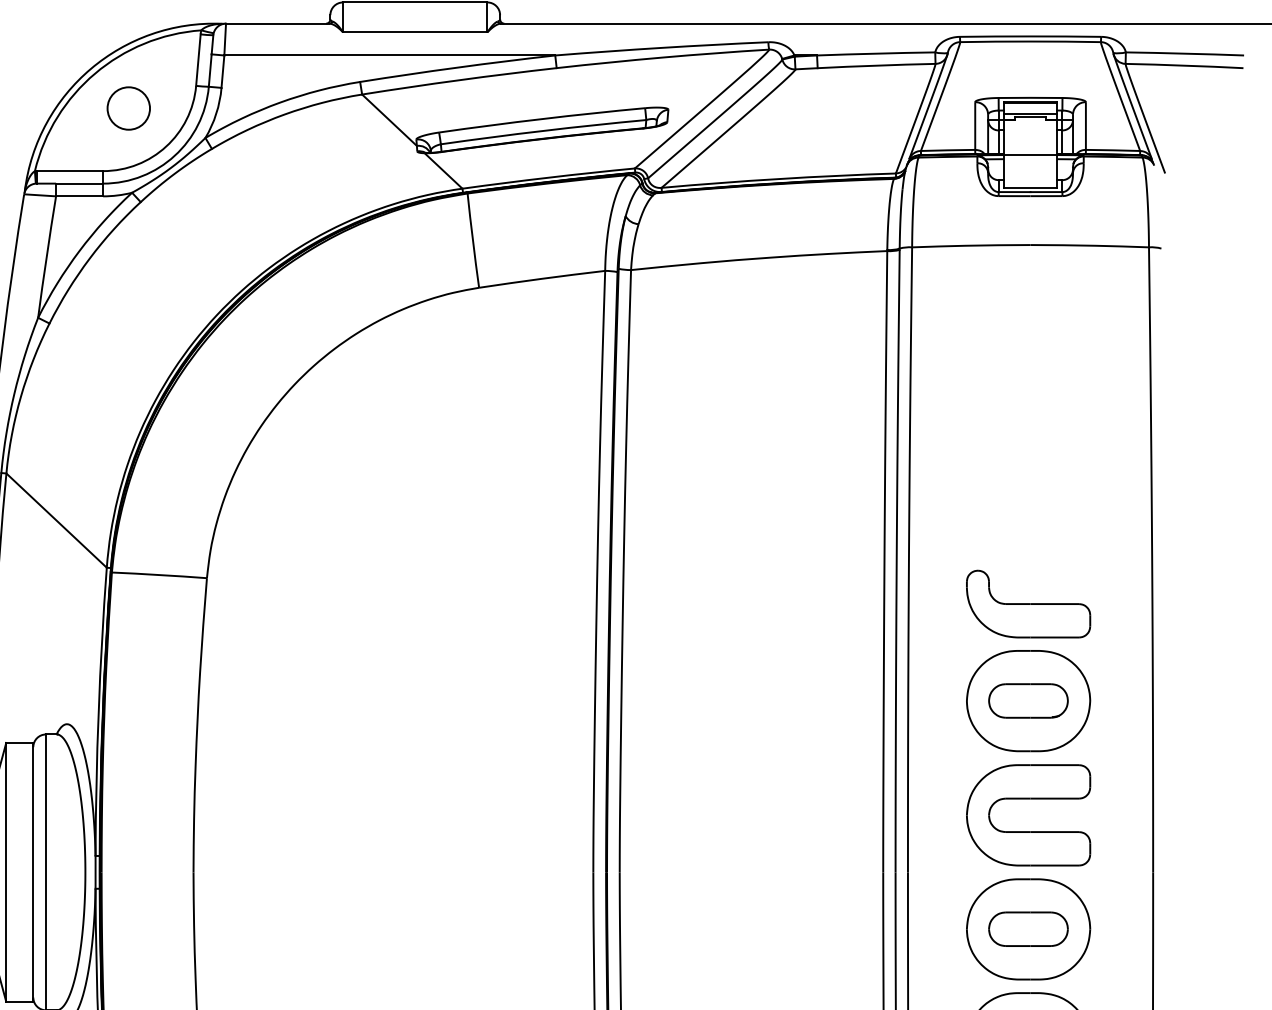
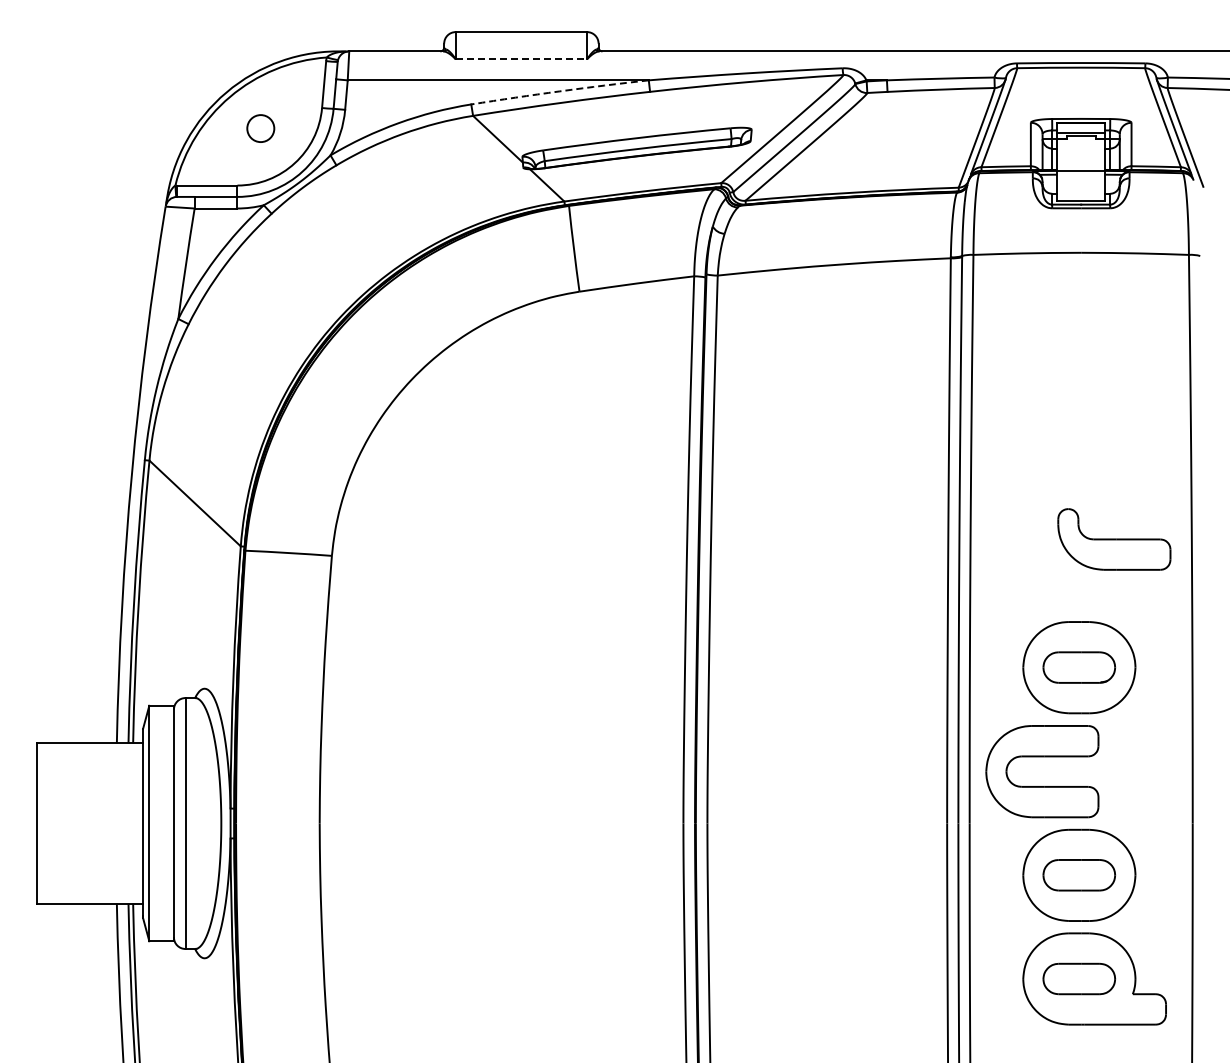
line: (415, 32) -> (521, 59), solid -> dashed
arc: (457, 67) -> (559, 91), solid -> dashed
circle: (128, 108) -> (260, 128), size x0.7
part: (1028, 604) -> (1114, 539), moved
part: (1028, 799) -> (1042, 757), moved

